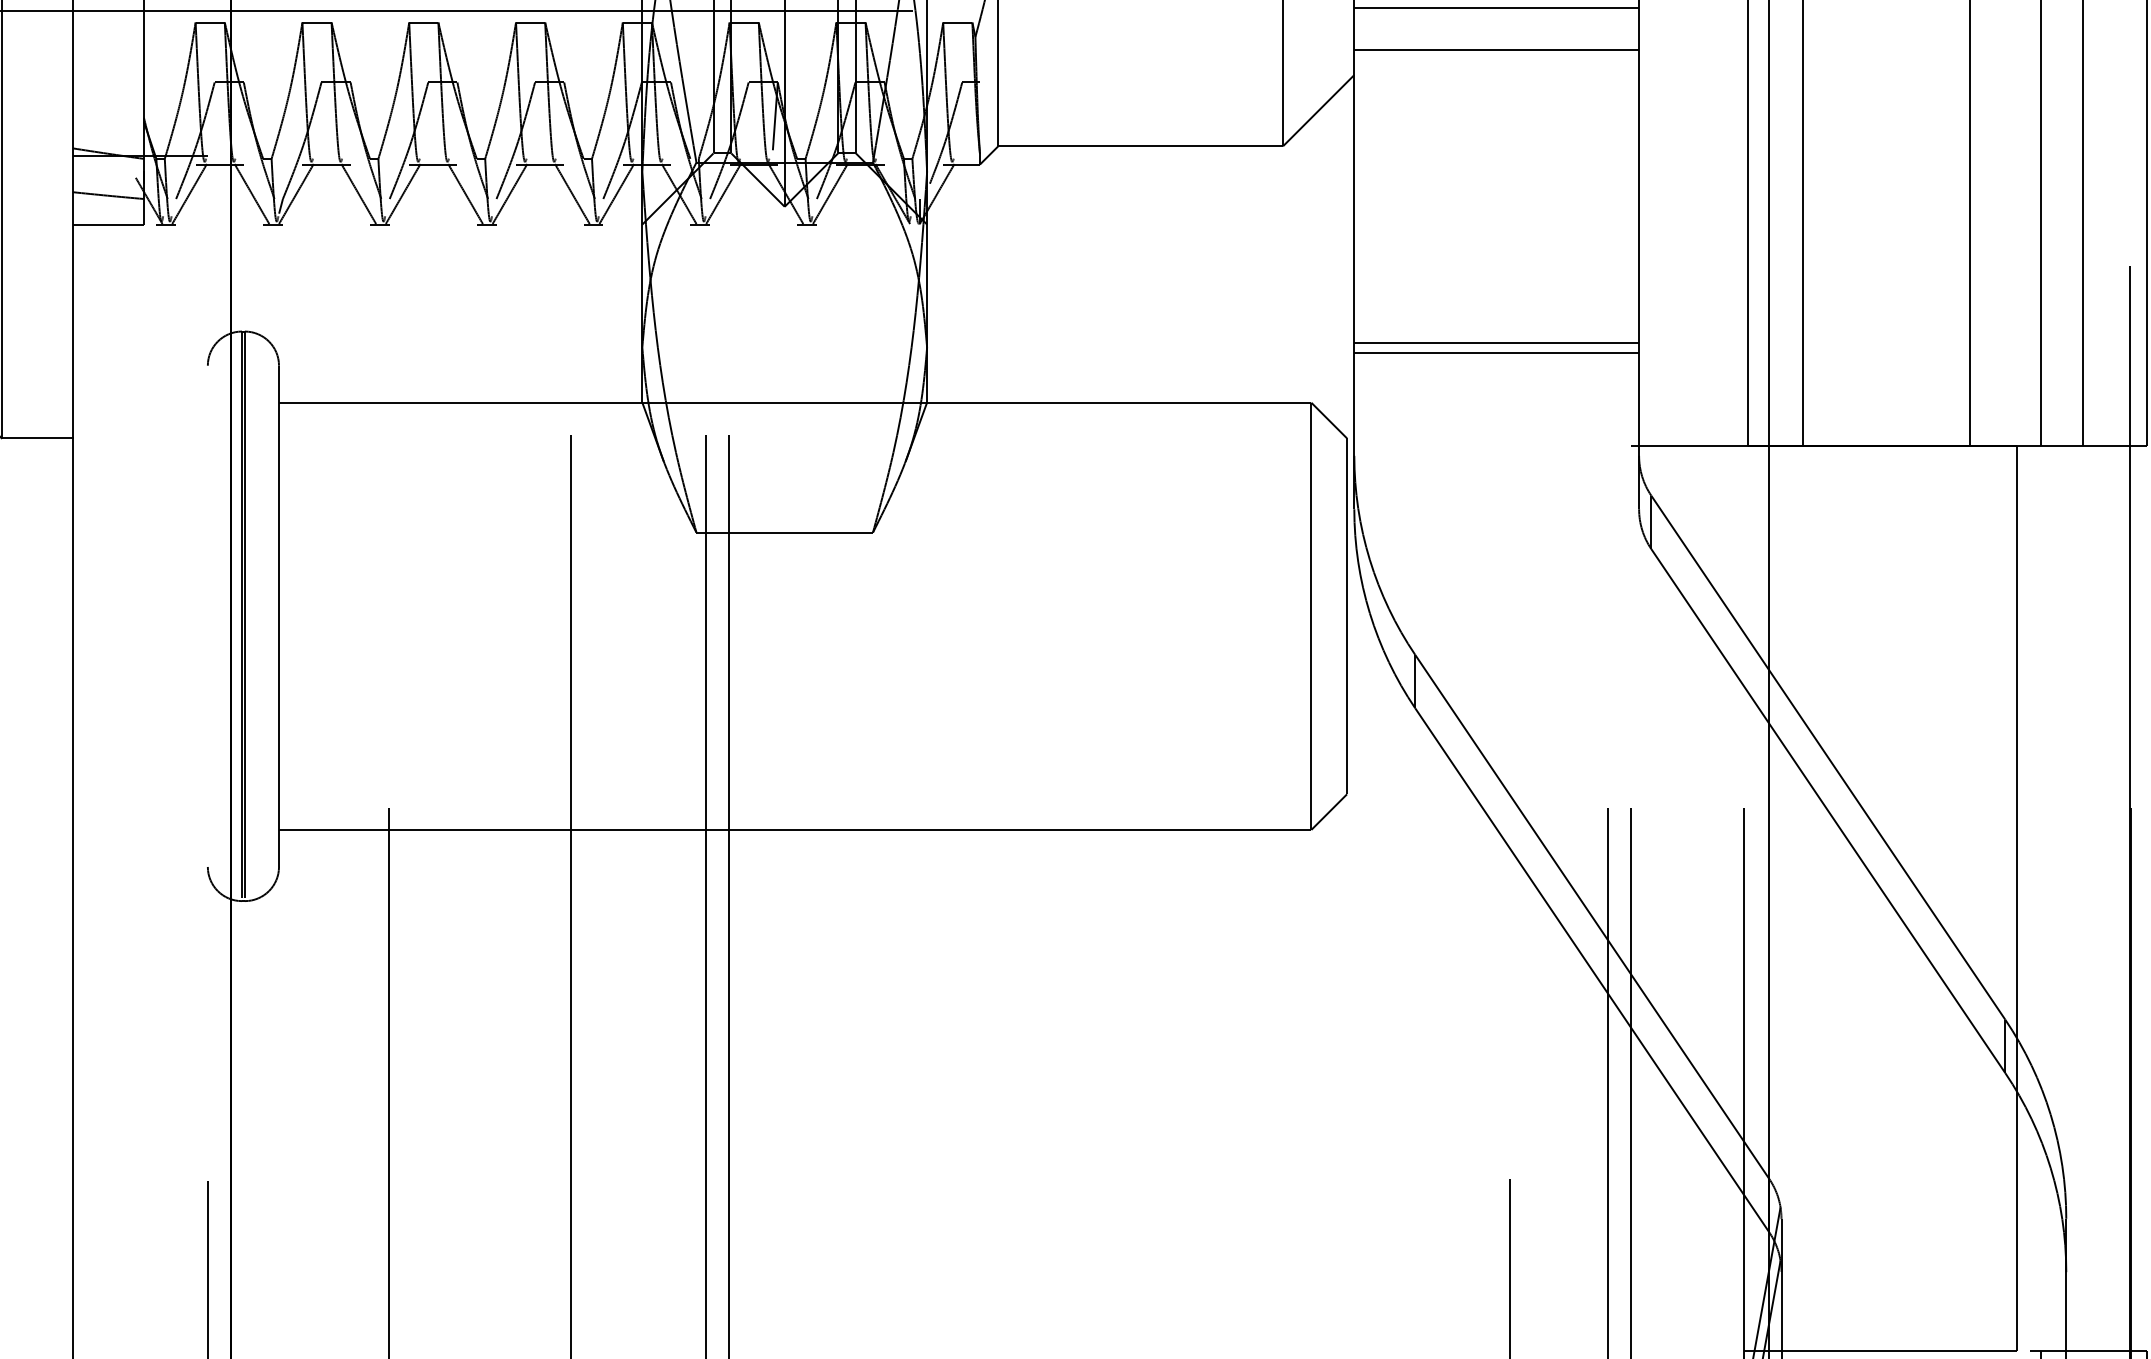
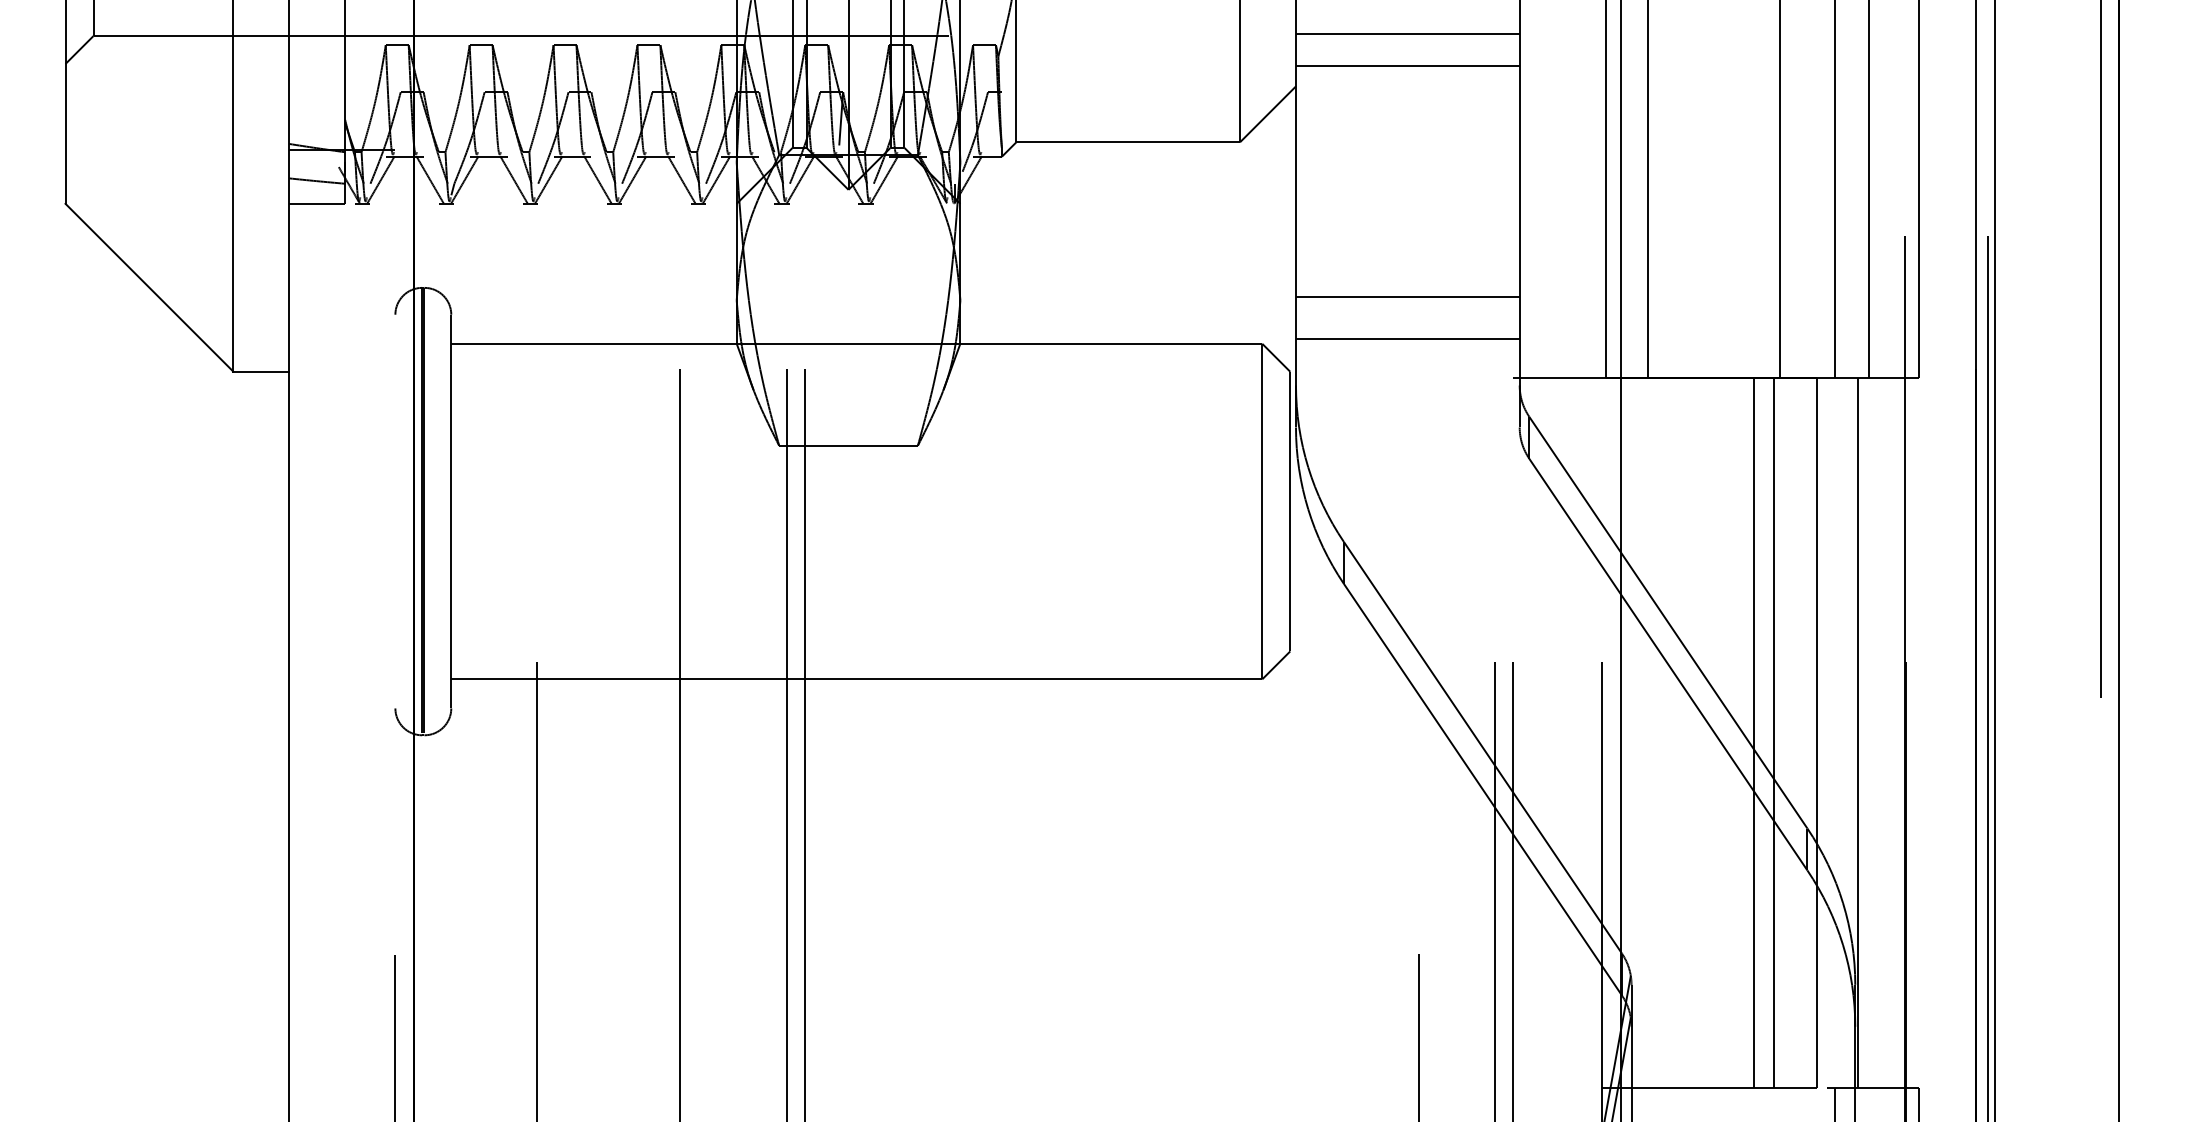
line: (1496, 353) -> (1407, 339), moved
line: (1936, 898) -> (1753, 733), added
line: (1963, 898) -> (1774, 733), added
line: (2069, 898) -> (1857, 733), added

